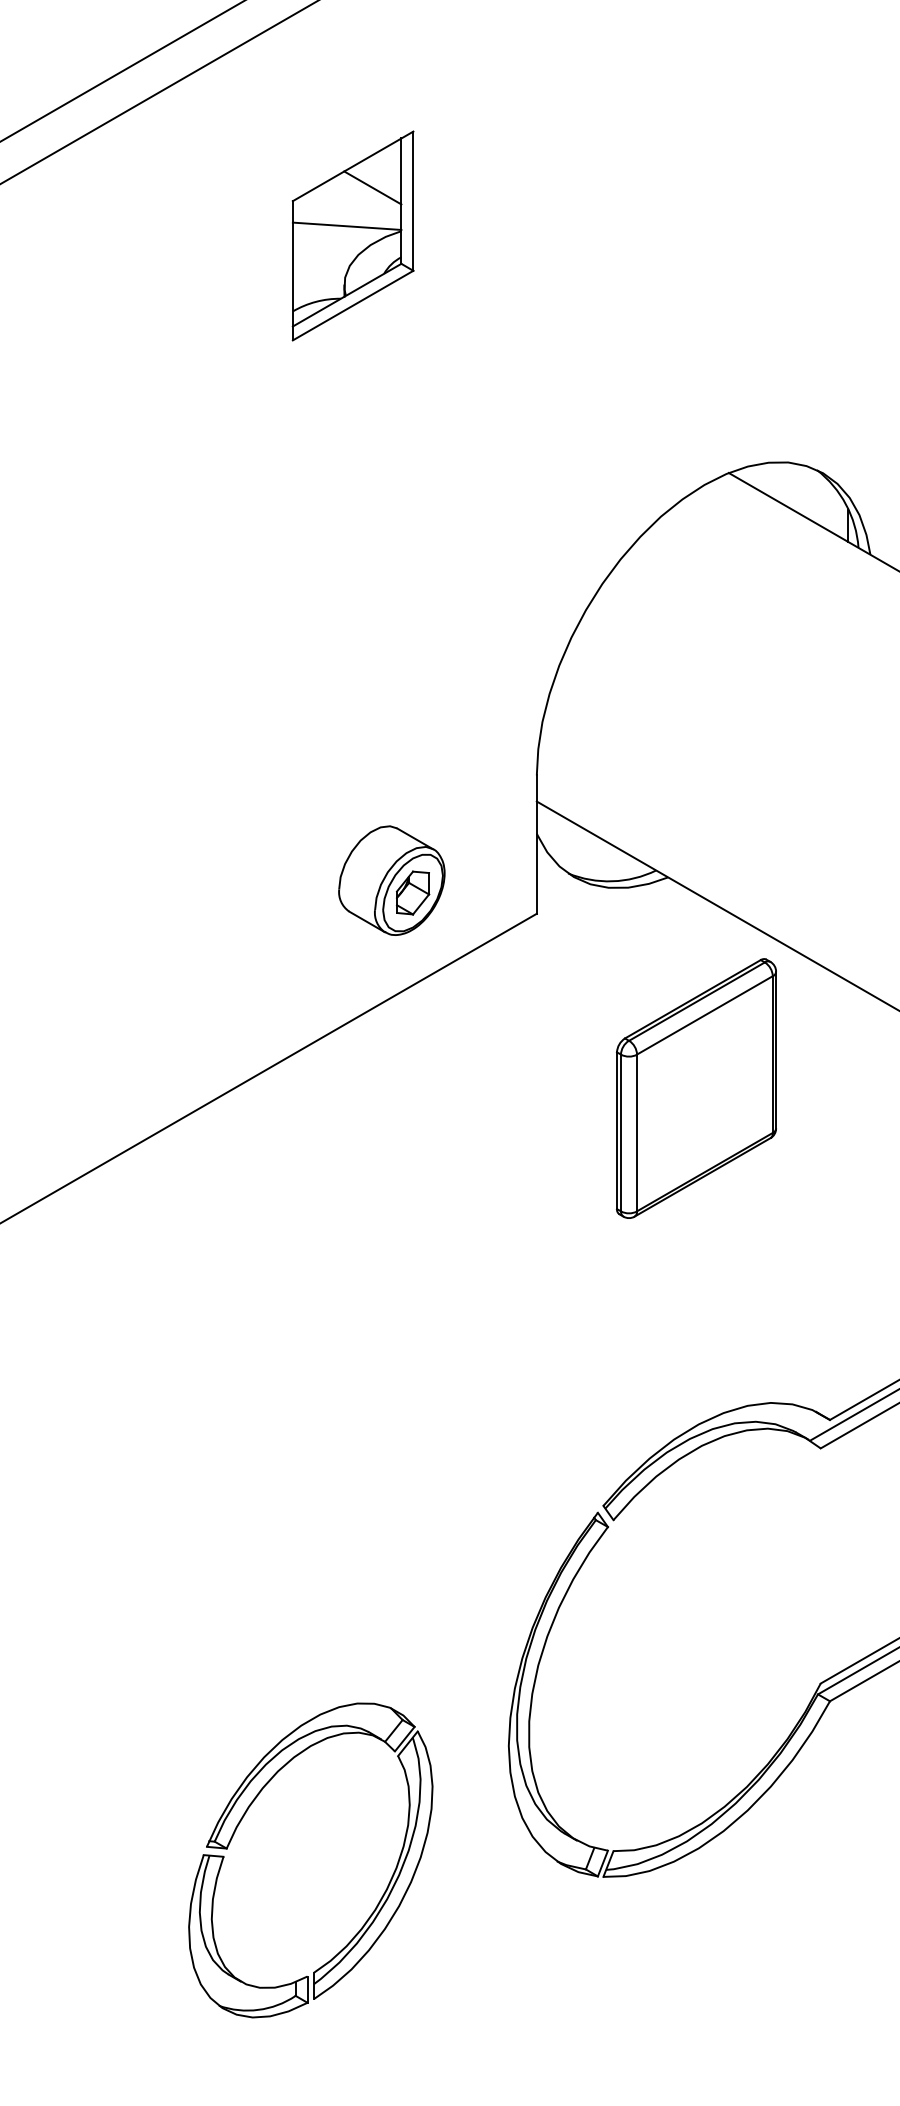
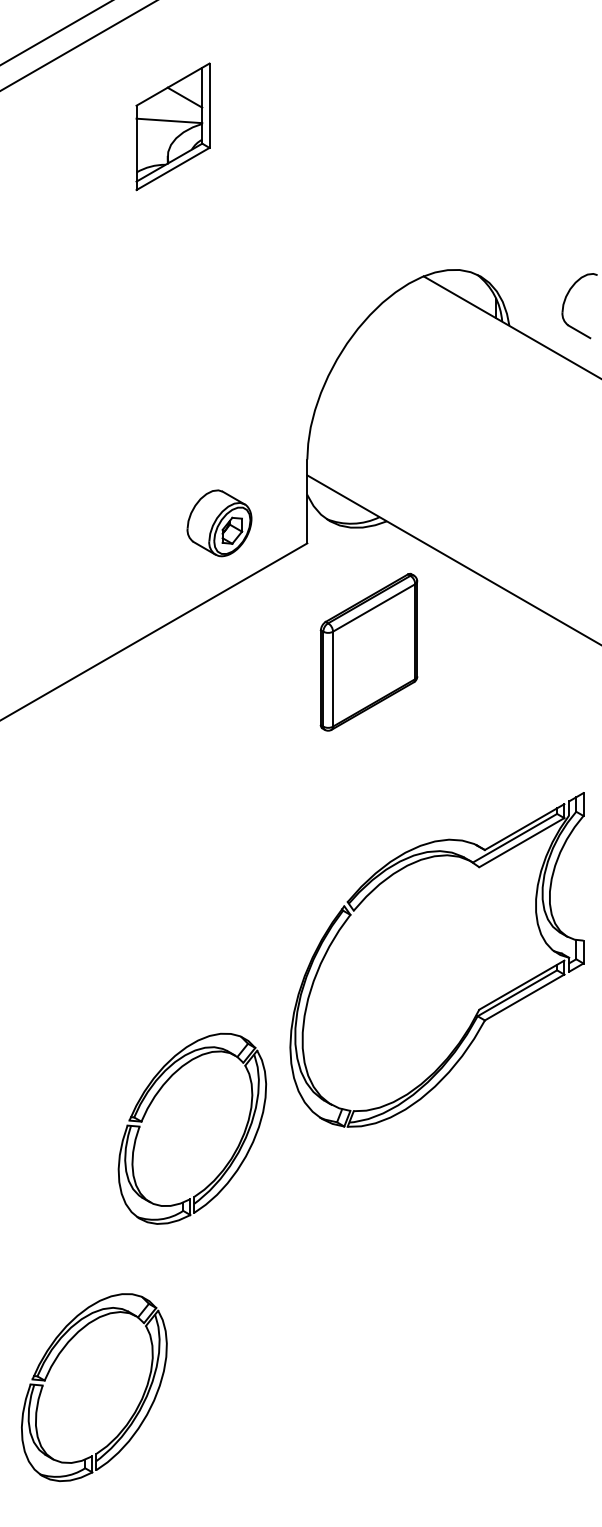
part: (352, 235) -> (172, 126), moved
part: (695, 1087) -> (368, 651), moved
part: (243, 1820) -> (151, 1104), moved

